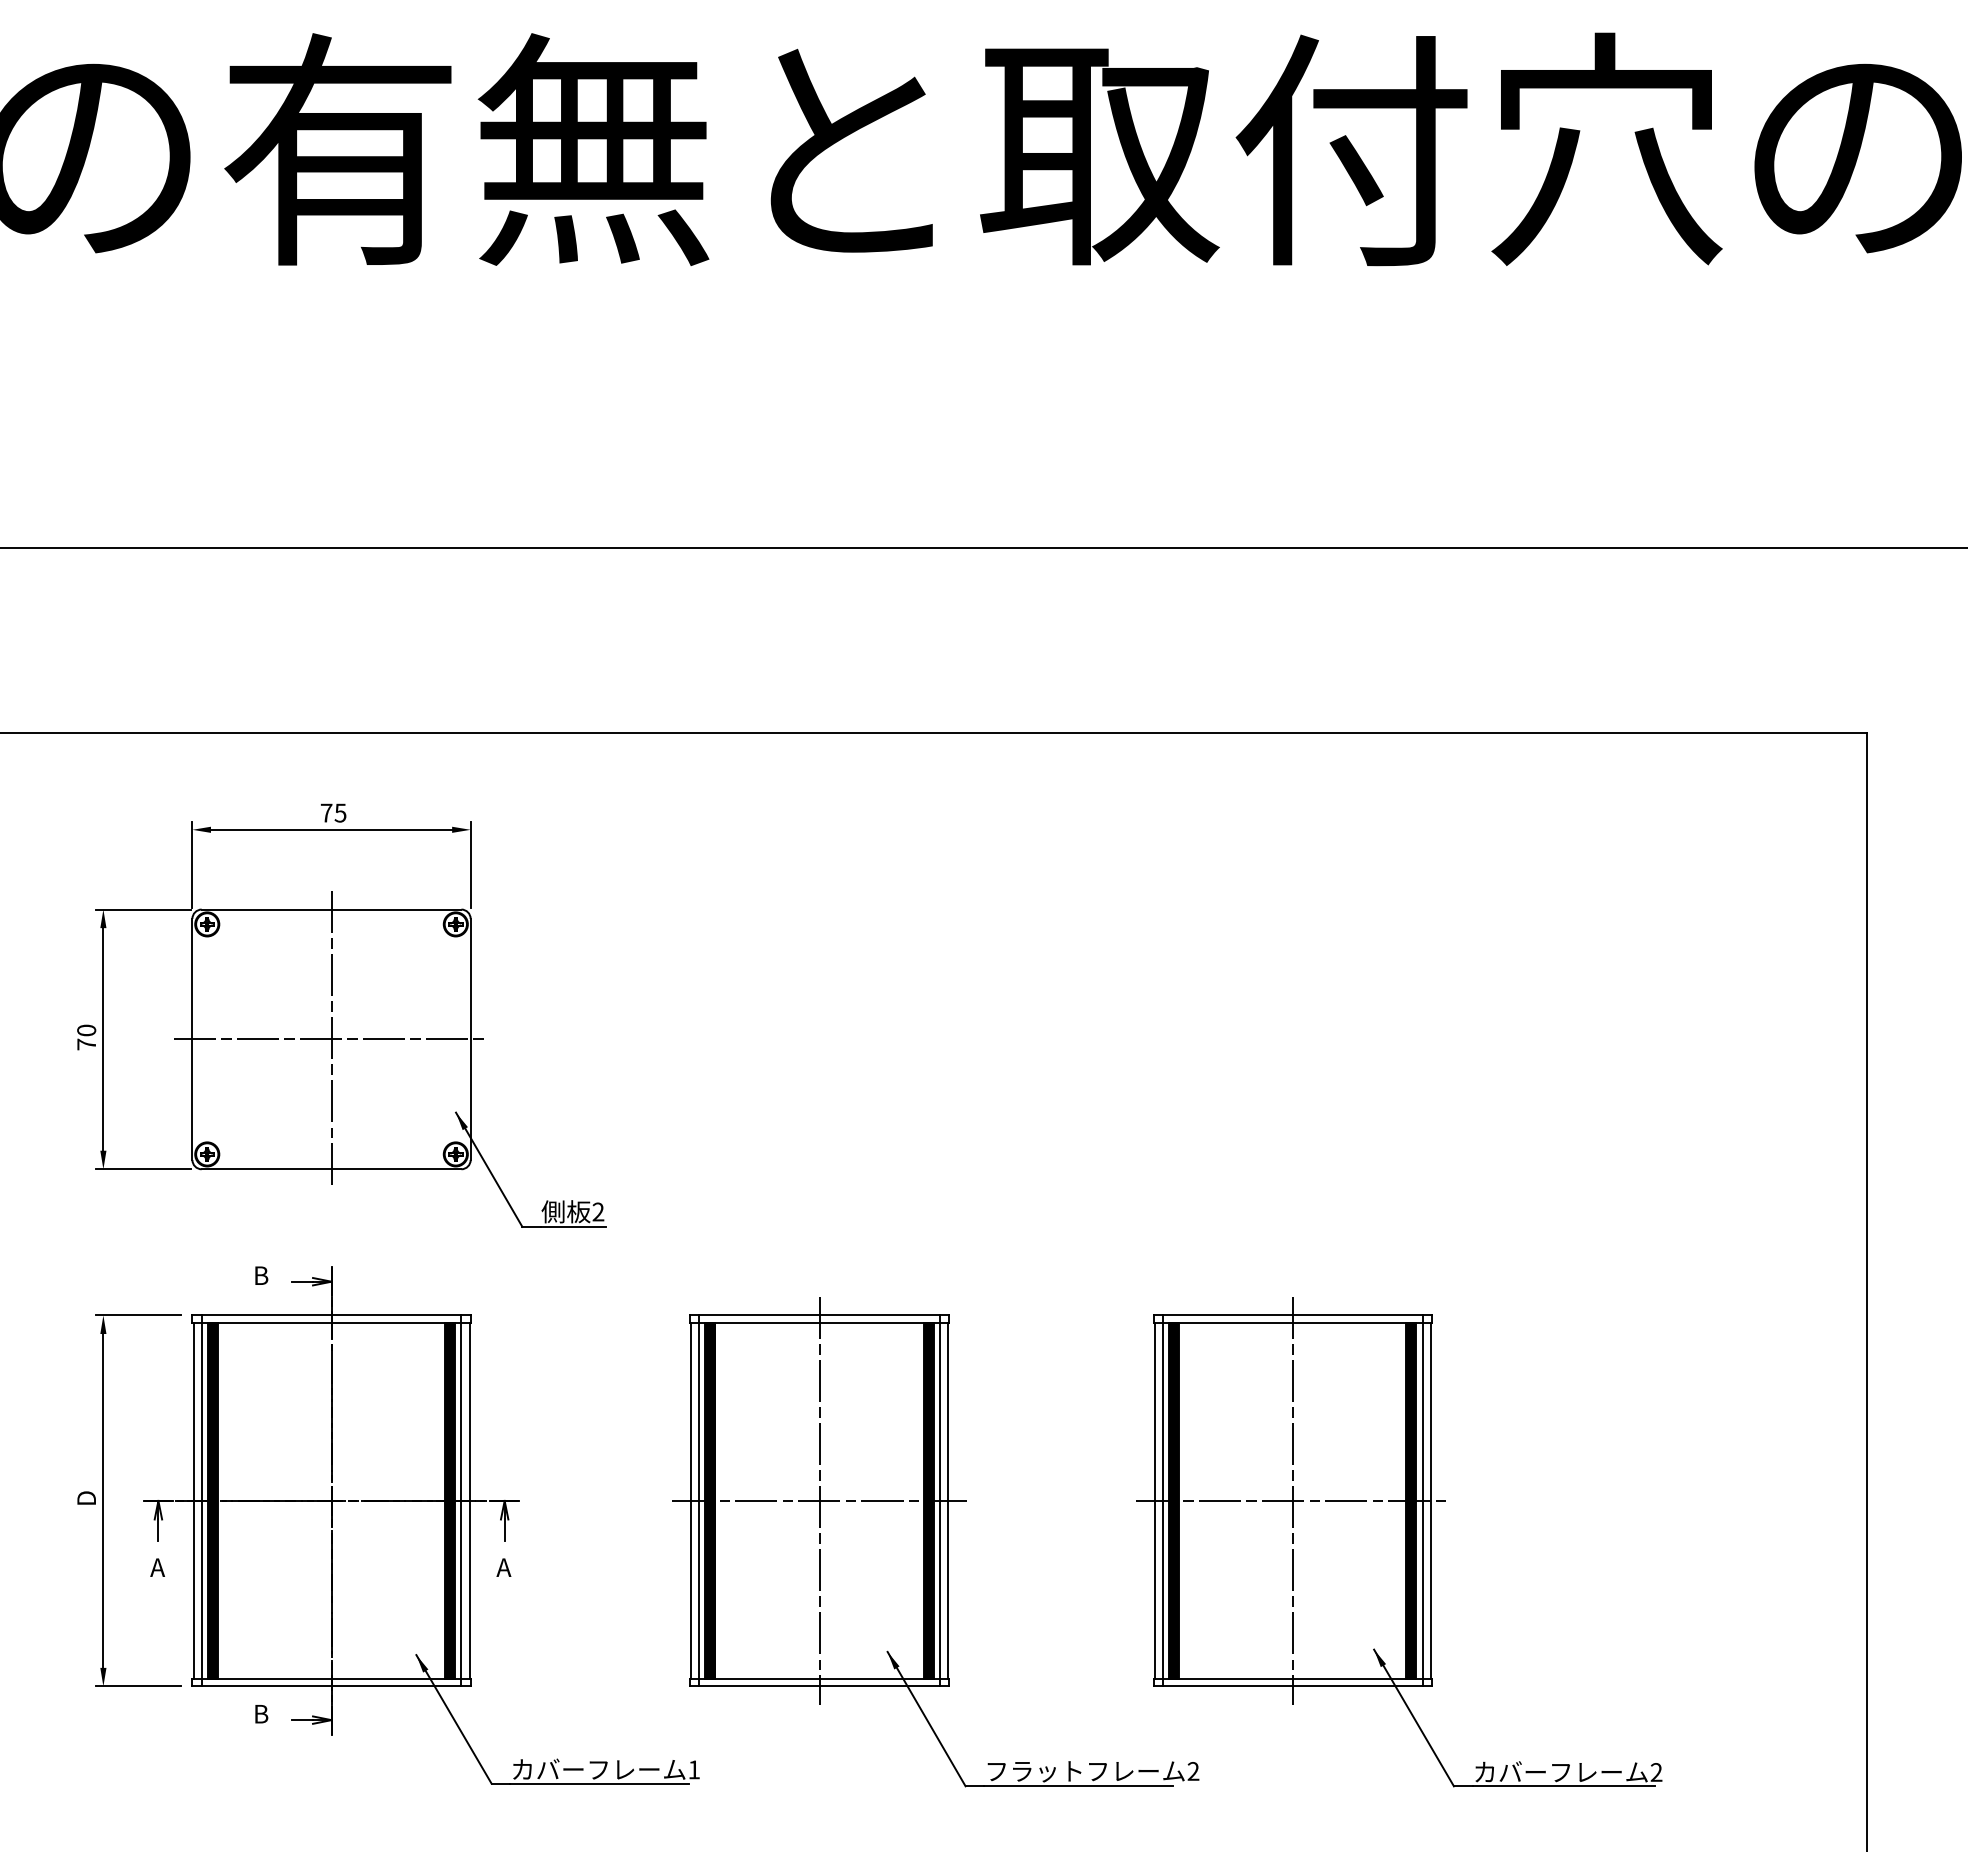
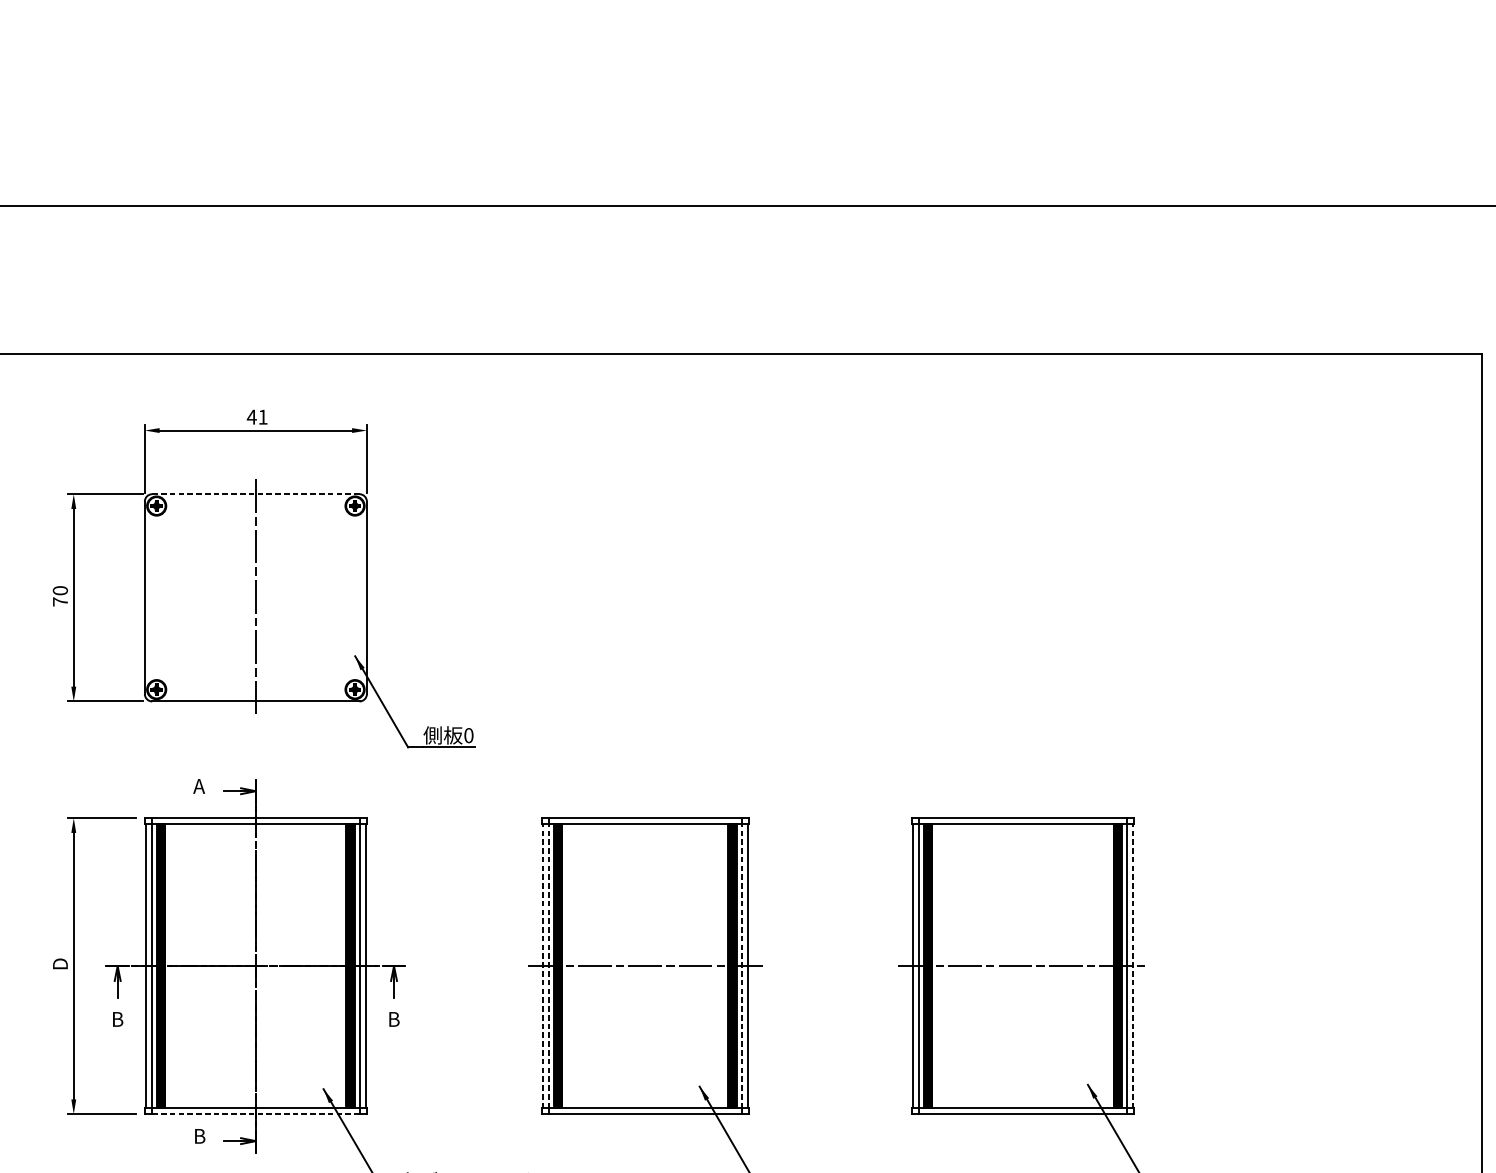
text: (333, 812) -> (257, 416), 75 -> 41
line: (331, 909) -> (255, 494), solid -> dashed
line: (331, 1039) -> (255, 597), removed
text: (598, 1211) -> (468, 735), 2 -> 0
text: (260, 1275) -> (199, 786), B -> A
line: (690, 1500) -> (542, 965), solid -> dashed
line: (698, 1500) -> (548, 965), solid -> dashed
line: (819, 1500) -> (645, 965), removed
line: (940, 1500) -> (741, 965), solid -> dashed
line: (1292, 1500) -> (1022, 965), removed
line: (1430, 1500) -> (1132, 965), solid -> dashed
text: (157, 1567) -> (116, 1019), A -> B
text: (503, 1567) -> (393, 1019), A -> B
line: (331, 1686) -> (255, 1114), solid -> dashed

